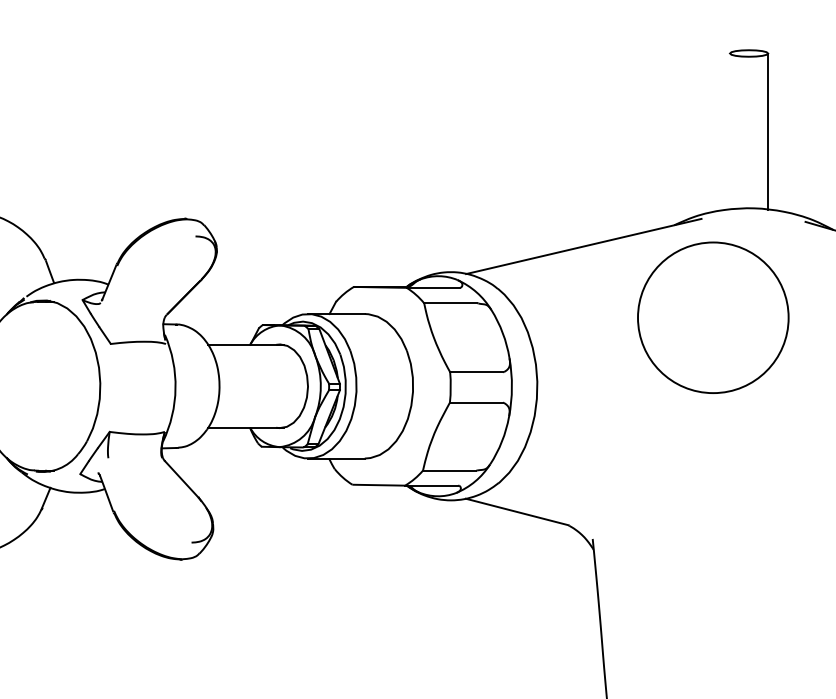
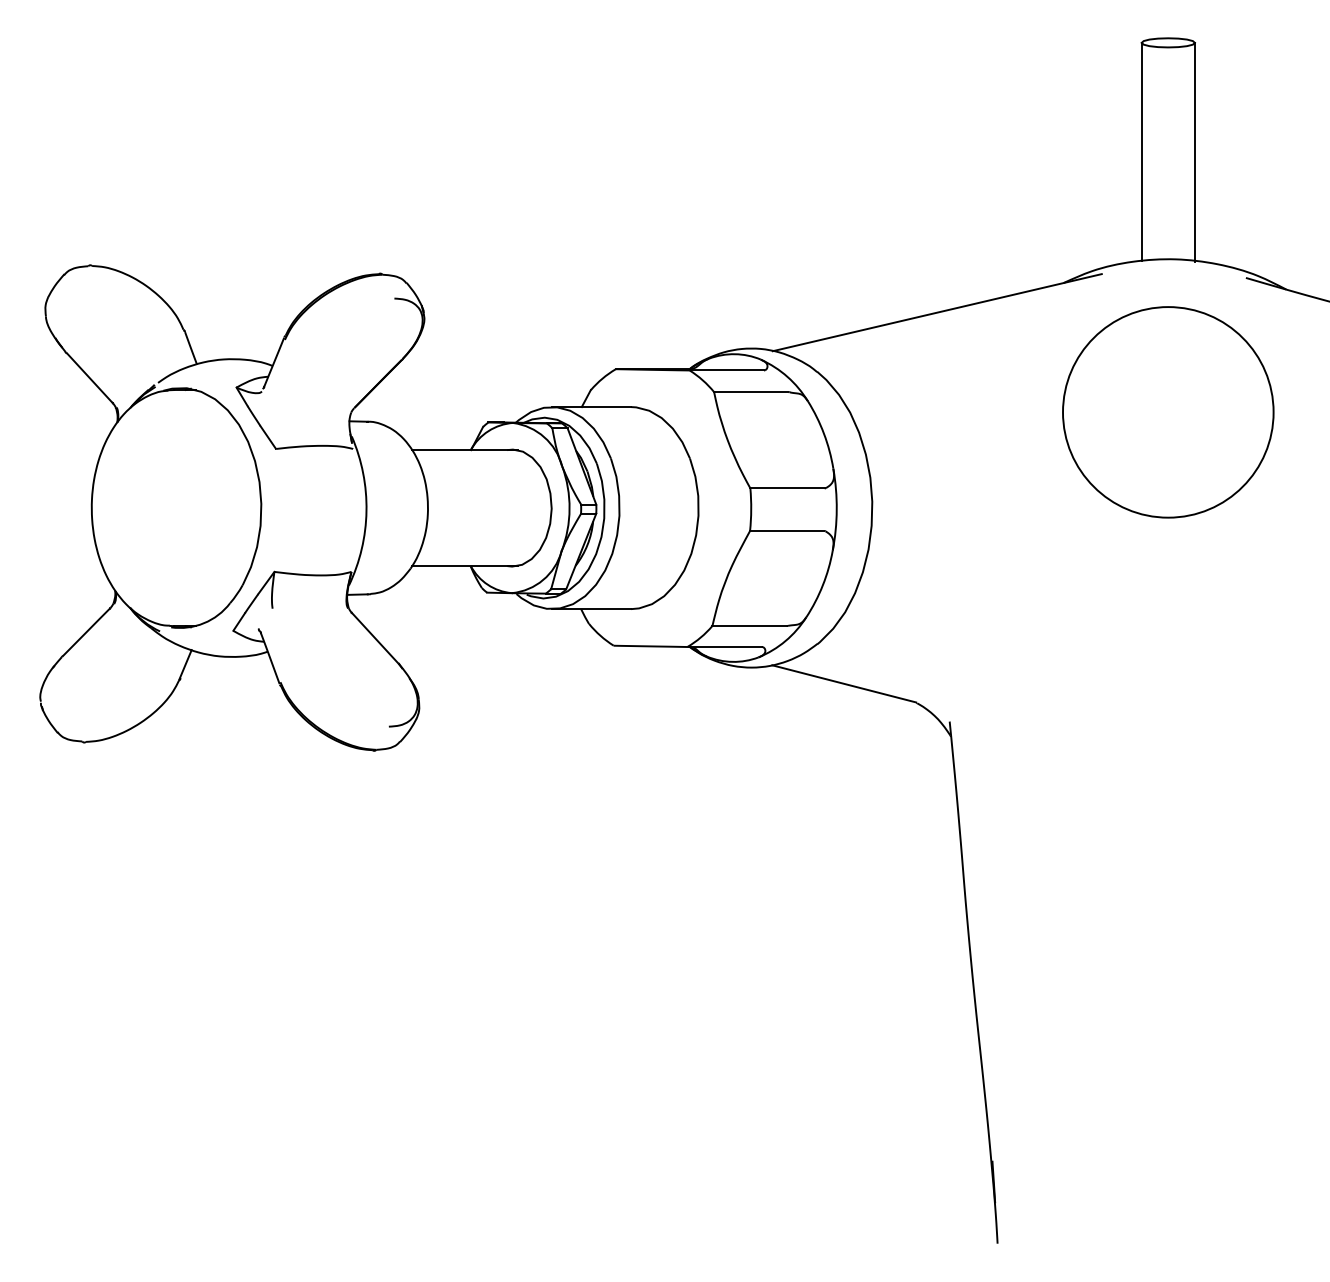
line: (729, 131) -> (1141, 151), added
circle: (713, 317) -> (1168, 412), moved

